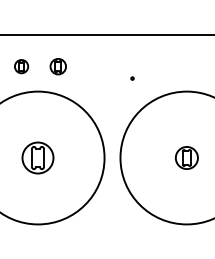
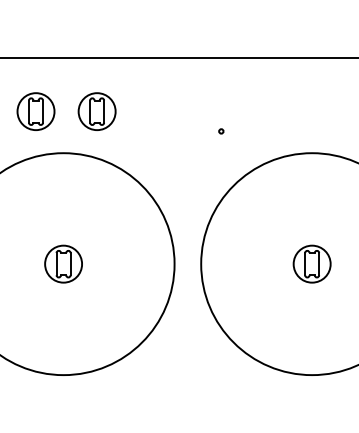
part: (21, 66) -> (35, 111), size x1.67
part: (58, 66) -> (97, 111), size x1.43
part: (38, 157) -> (64, 263), size x0.71

